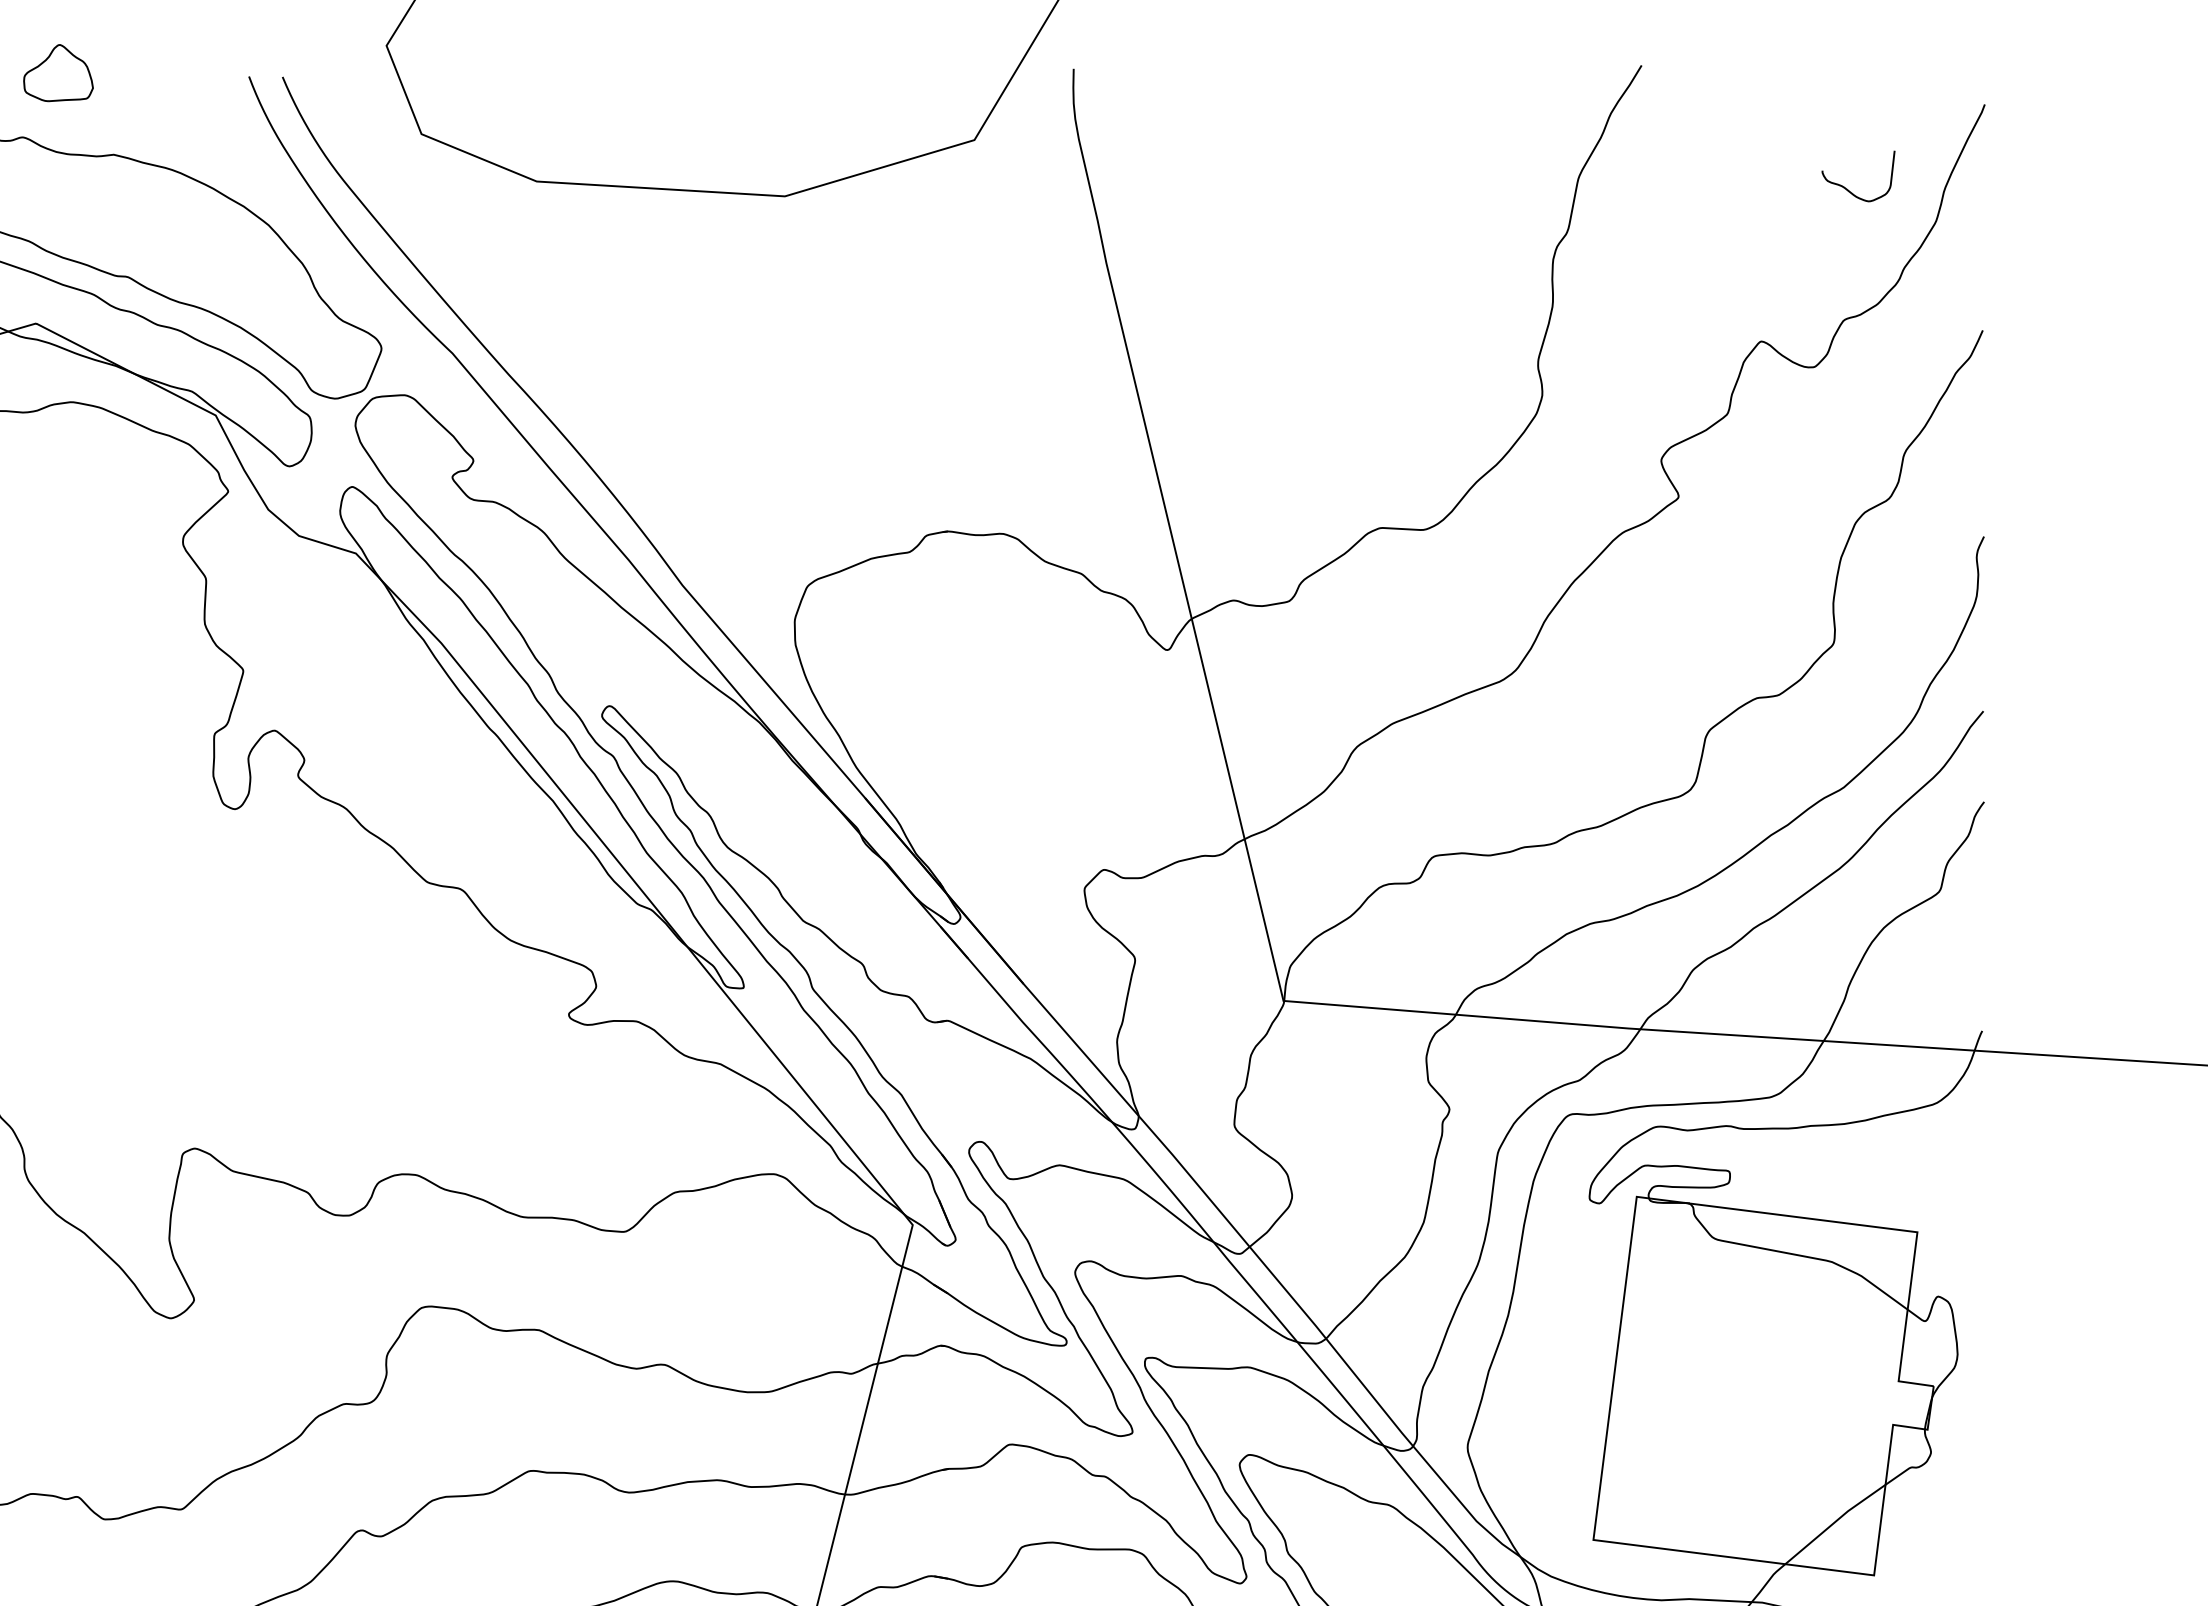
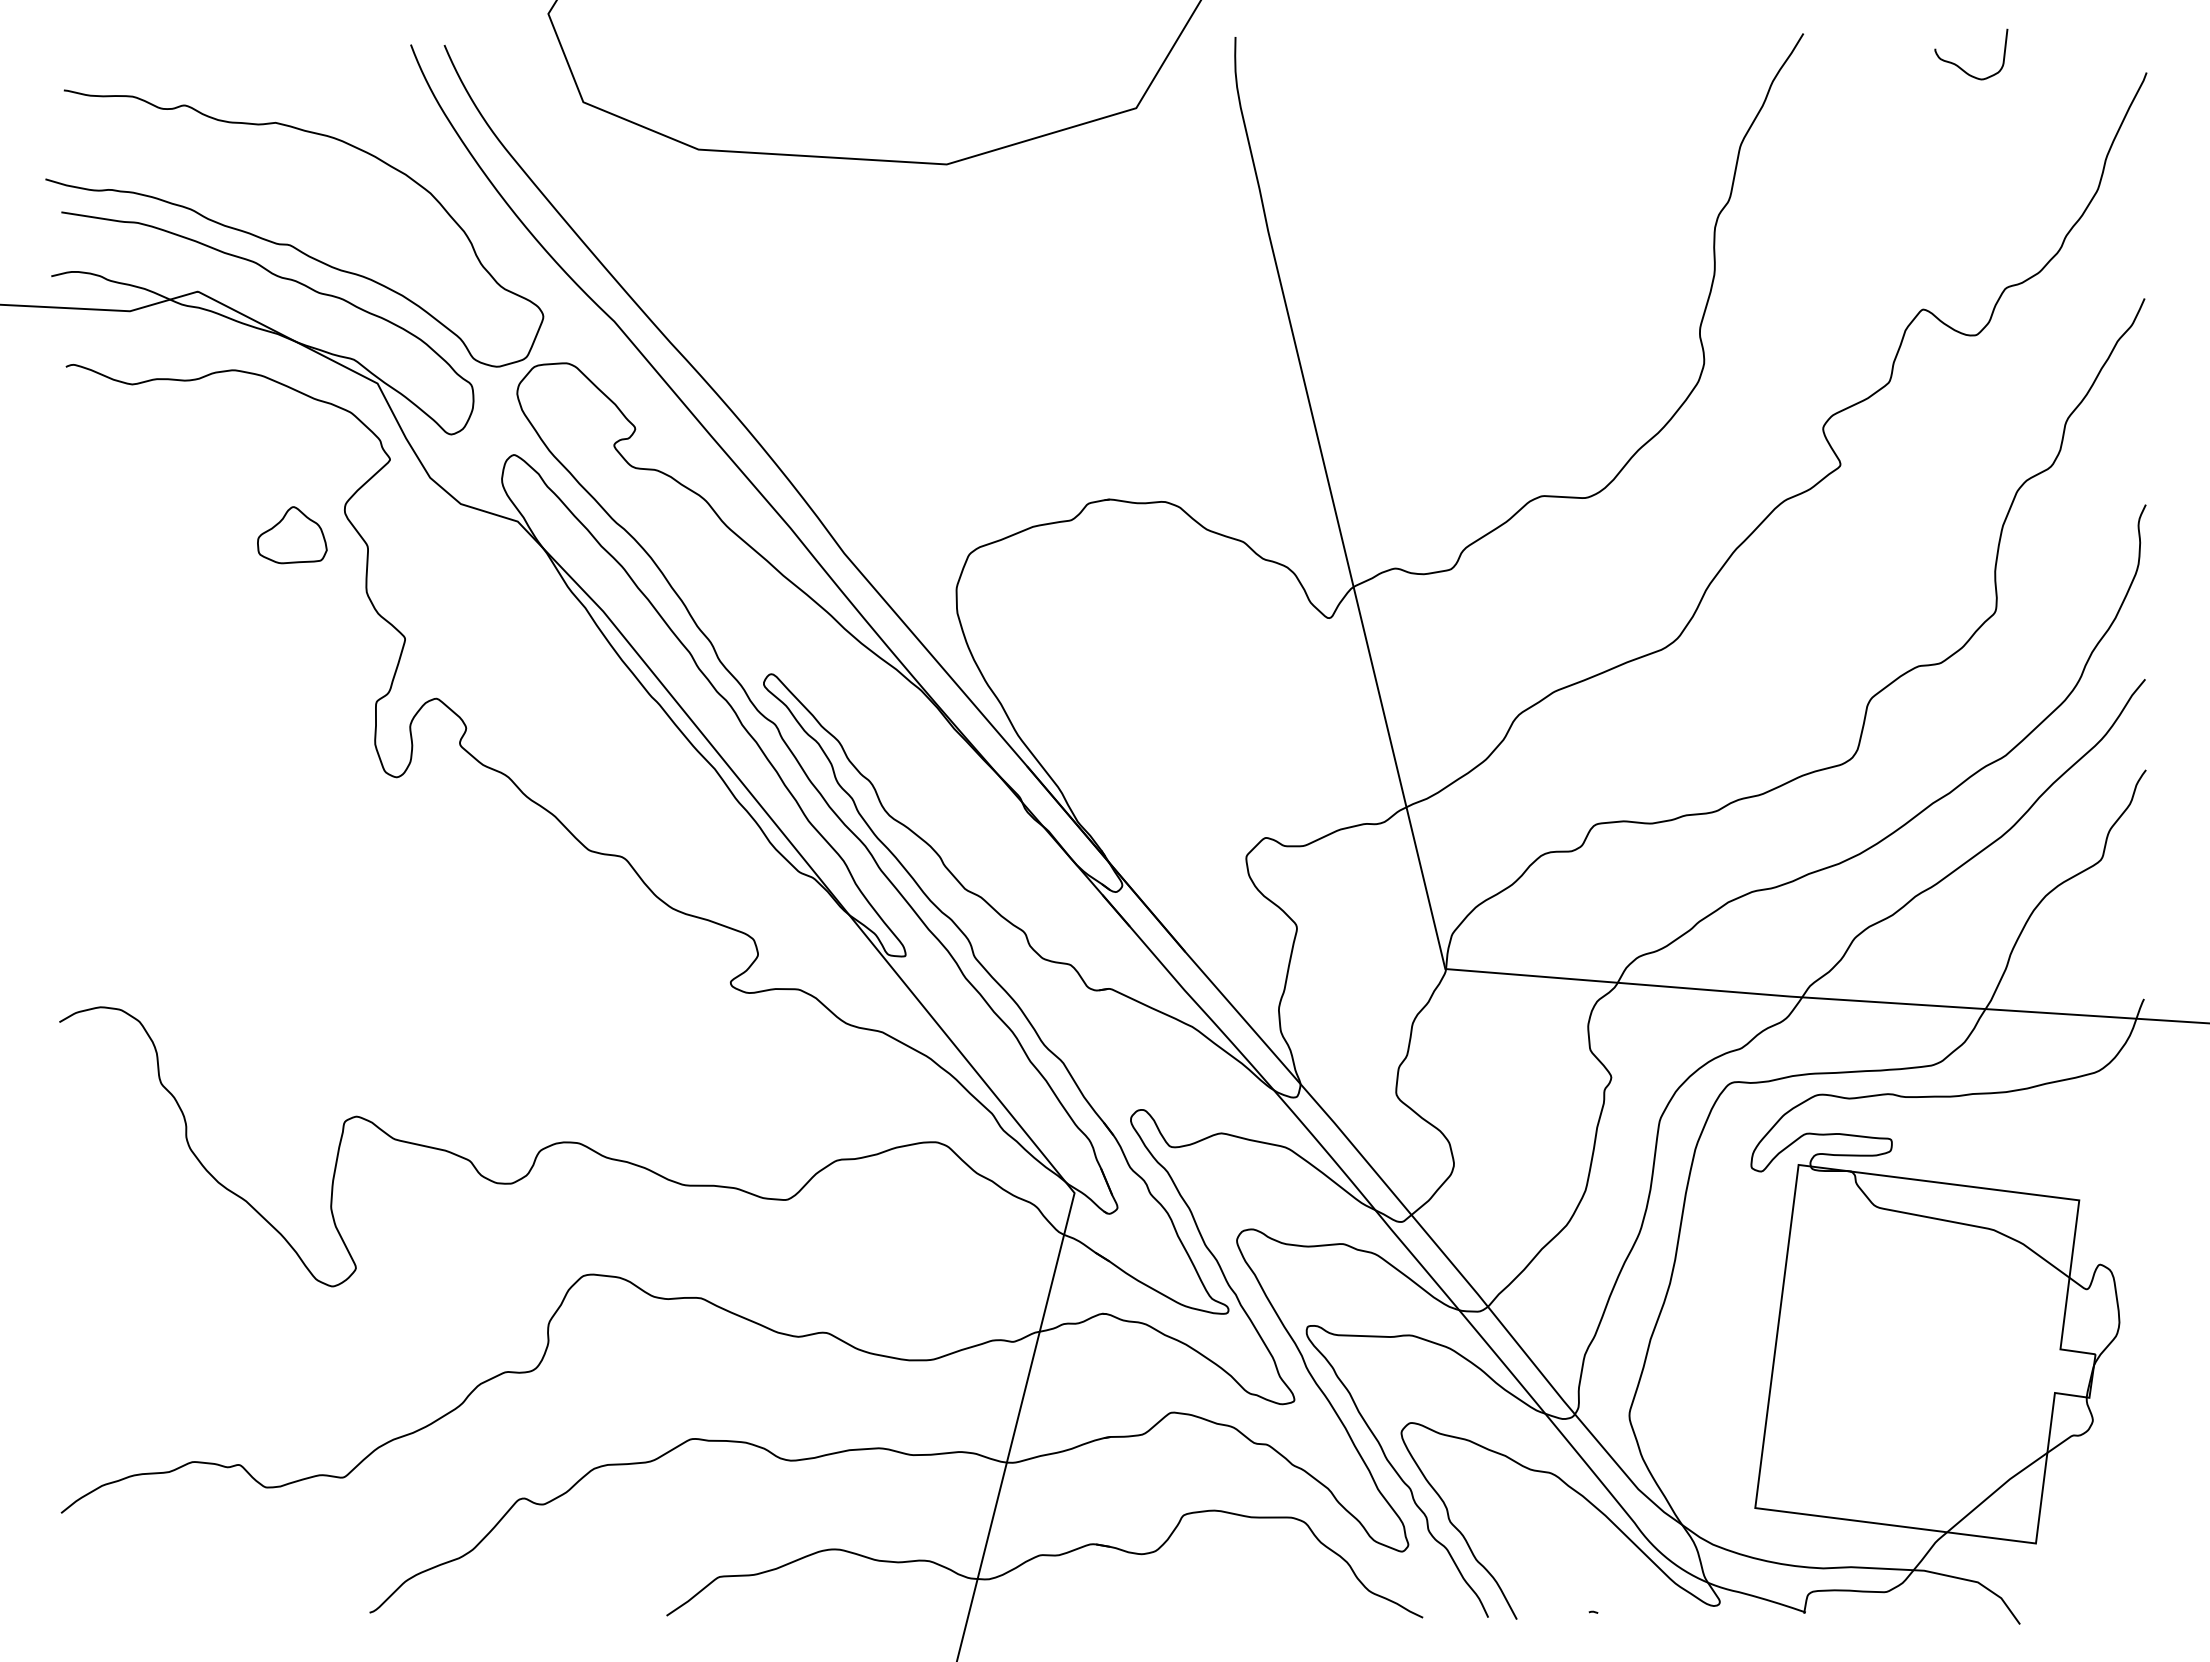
part: (58, 73) -> (292, 535), moved
curve: (1848, 189) -> (1961, 67), moved

